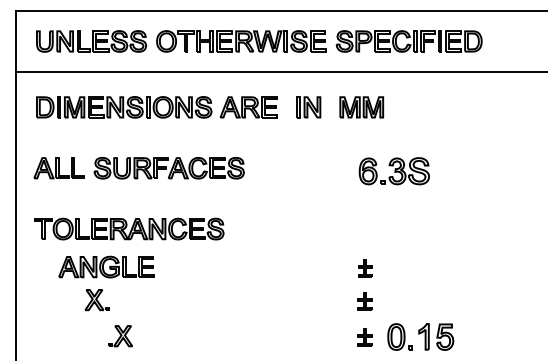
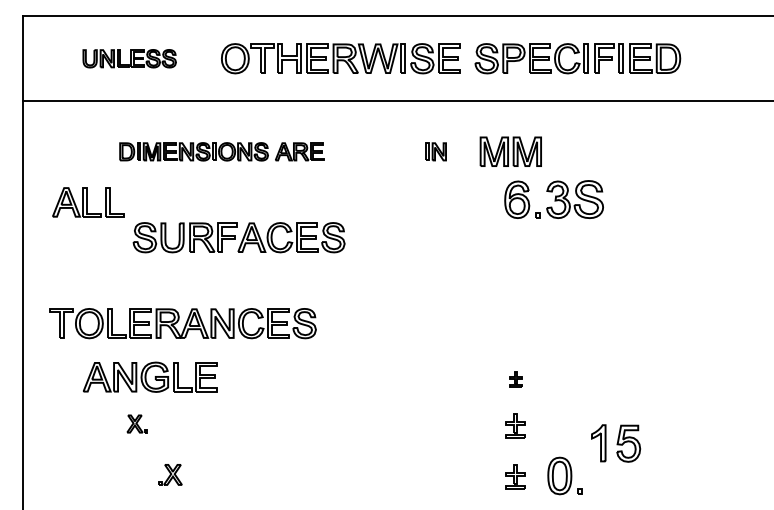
part: (91, 41) -> (129, 58), size x0.6
part: (156, 107) -> (221, 151), size x0.6
part: (308, 107) -> (435, 151), size x0.6
part: (58, 168) -> (87, 202), moved
part: (393, 171) -> (552, 199), moved
part: (365, 268) -> (516, 379), size x0.6
part: (96, 300) -> (136, 424), size x0.6
part: (120, 336) -> (170, 475), size x0.7
part: (436, 336) -> (616, 442), moved

